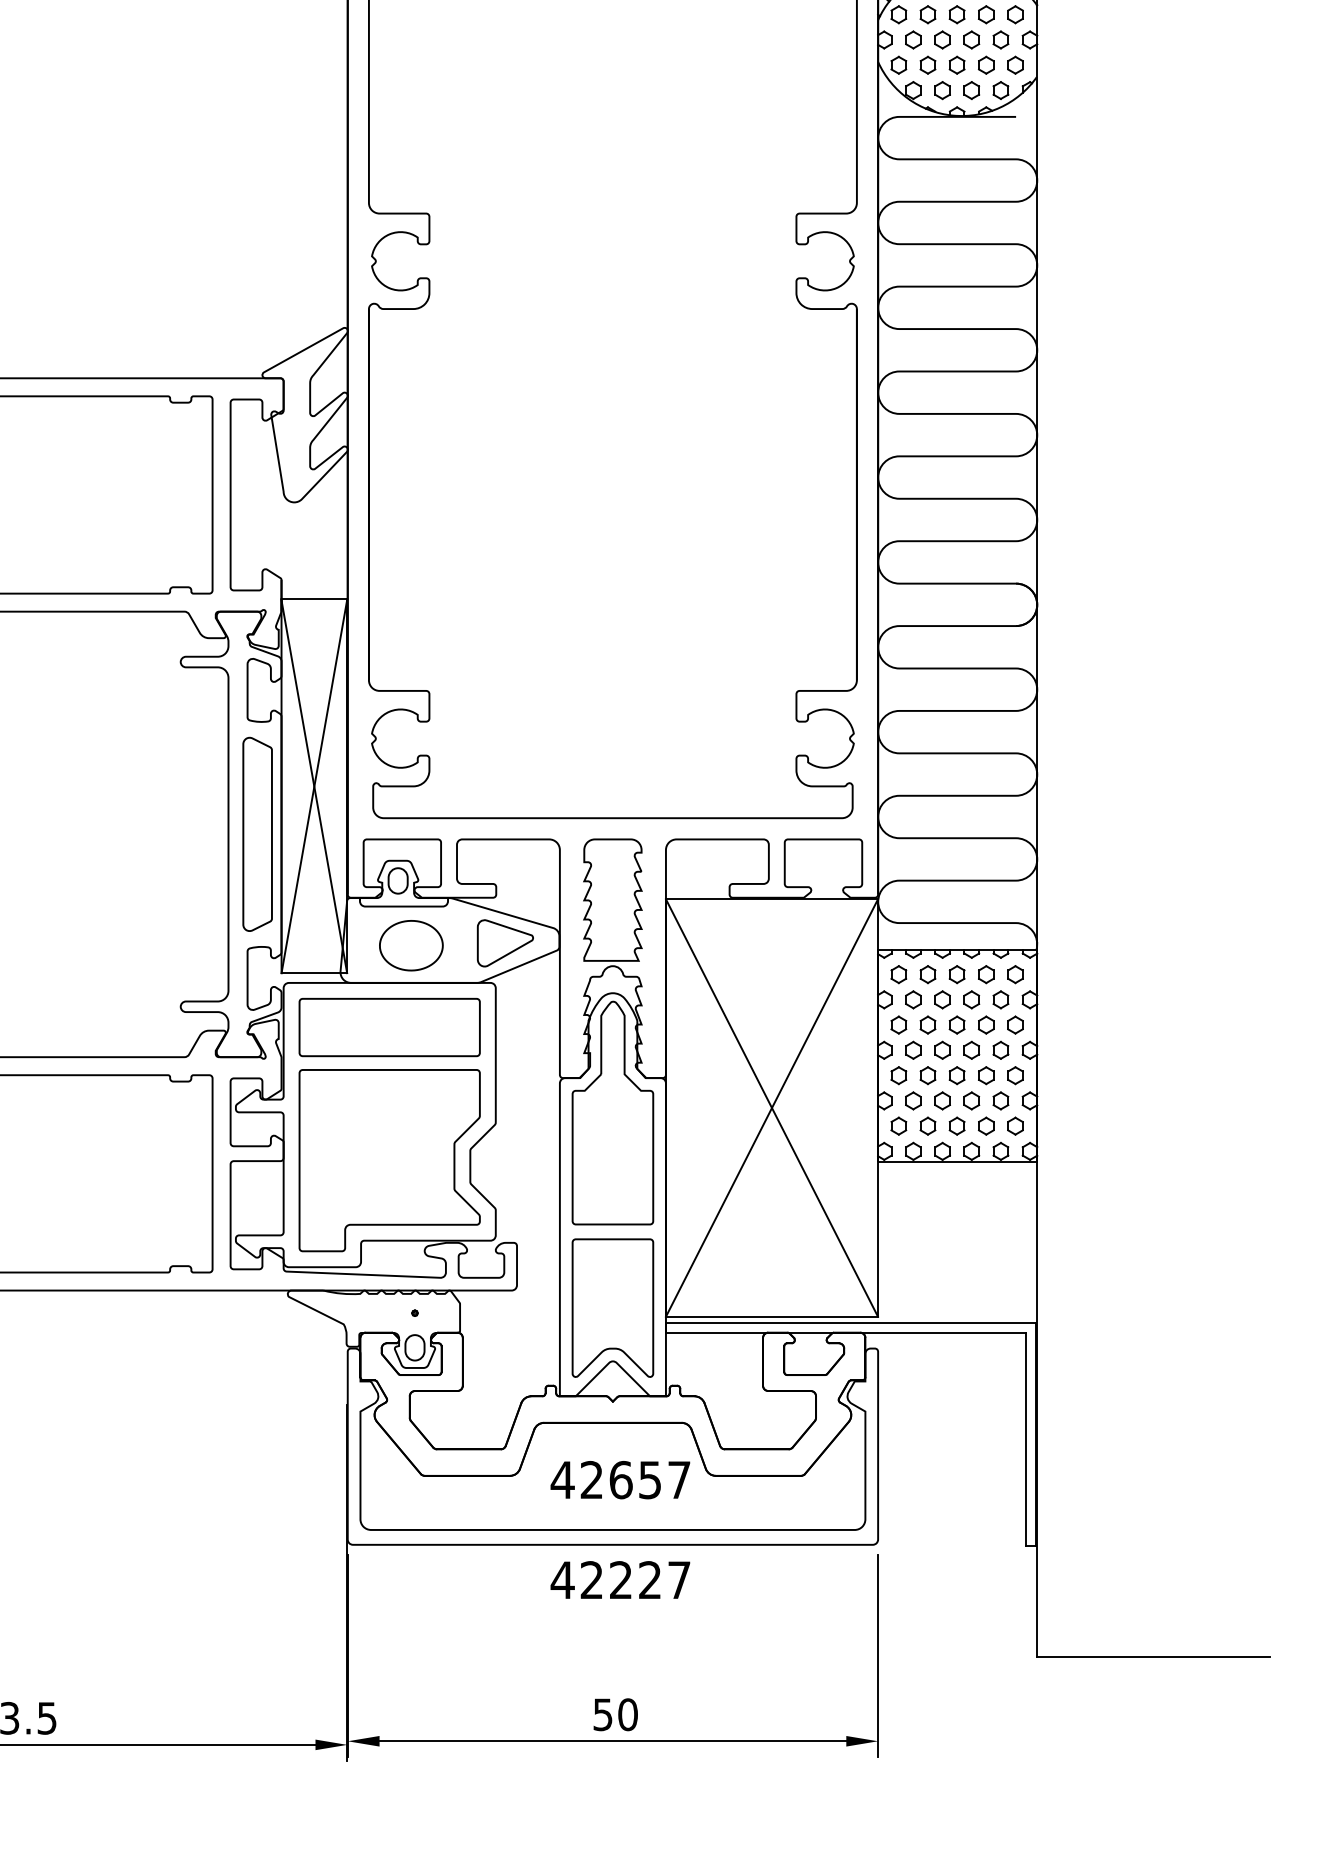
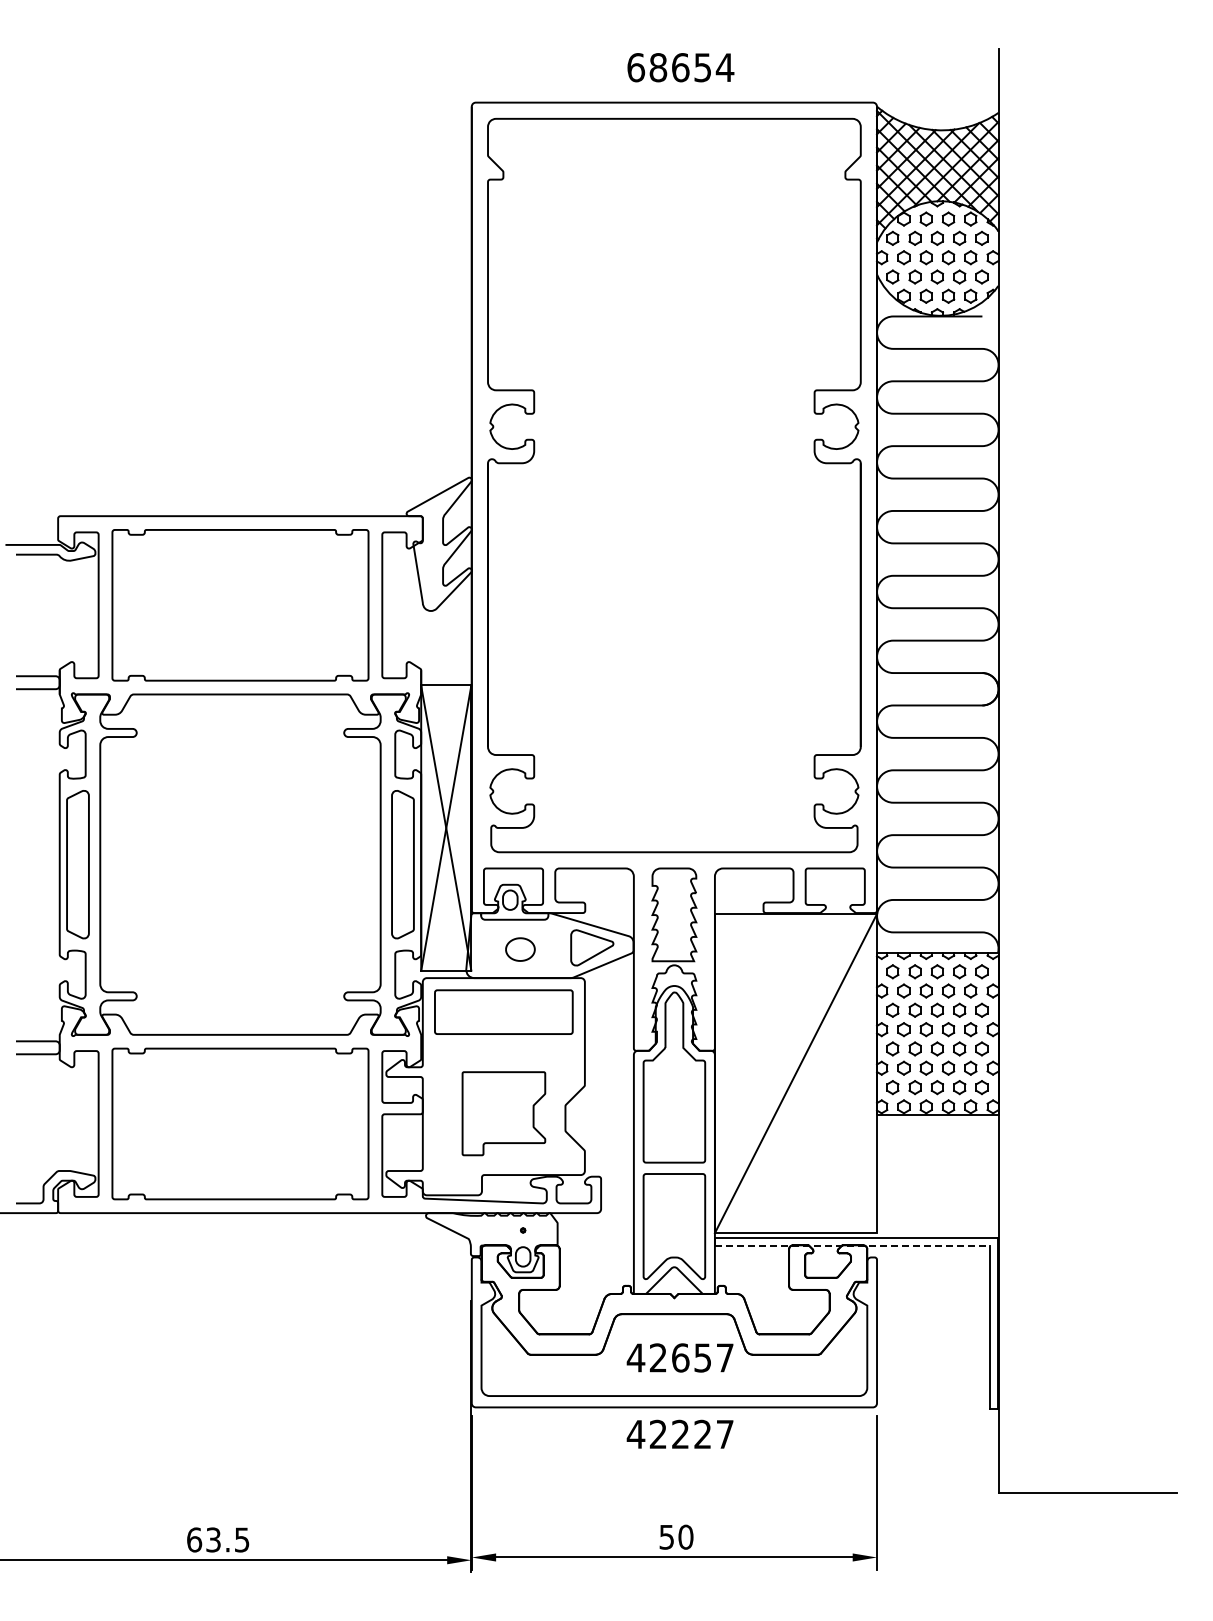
part: (411, 945) -> (520, 949), size x0.6
line: (771, 1107) -> (795, 1073), removed
part: (389, 1160) -> (503, 1113), size x0.6
line: (846, 1332) -> (852, 1245), solid -> dashed

